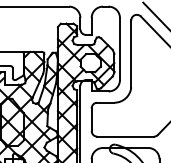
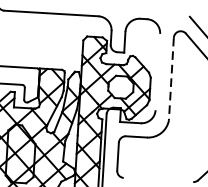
line: (119, 48) -> (157, 71), removed
line: (131, 54) -> (171, 79), solid -> dashed
line: (125, 136) -> (158, 179), removed

